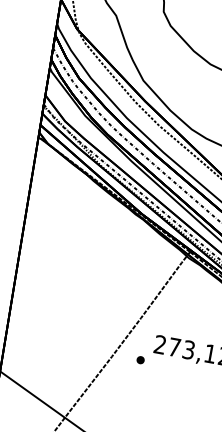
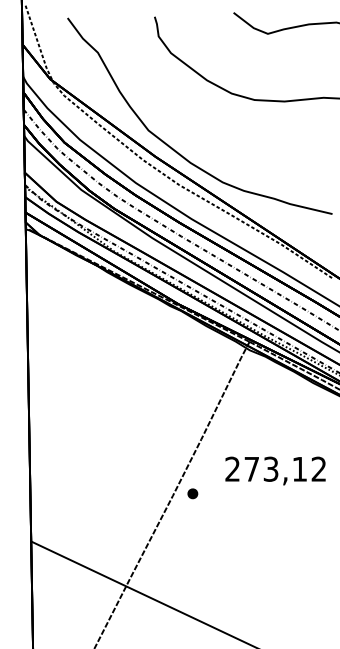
part: (140, 359) -> (192, 493), moved

